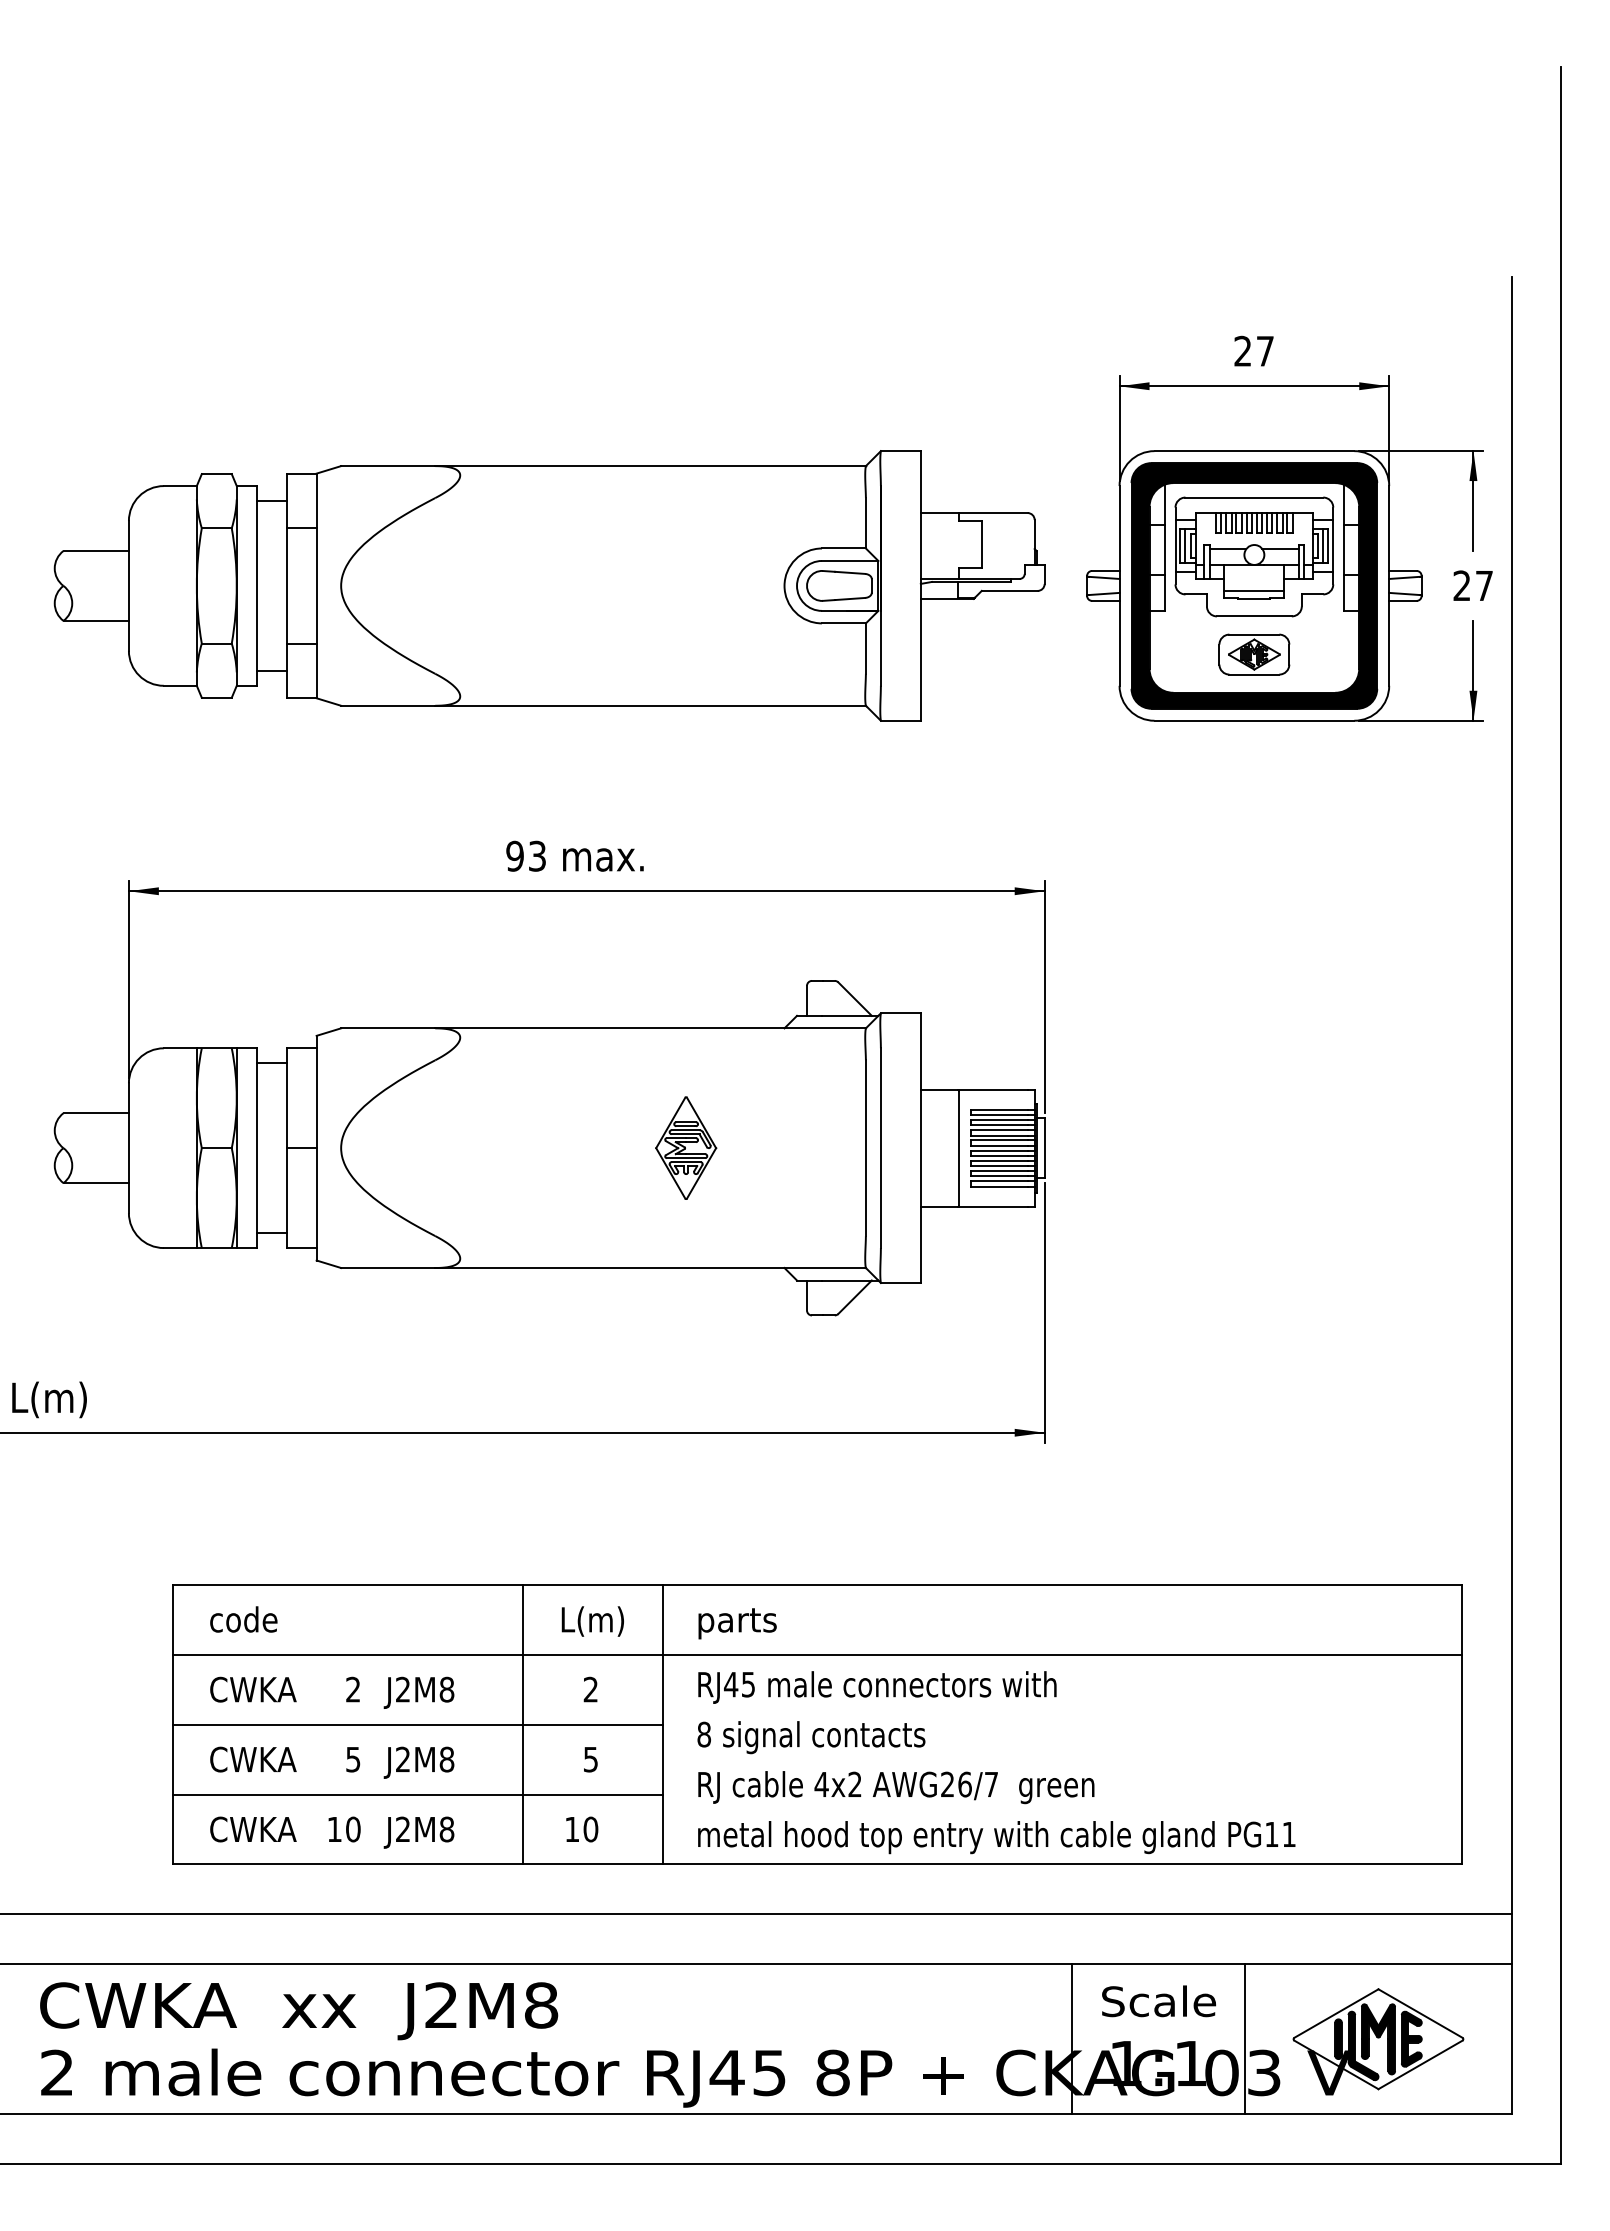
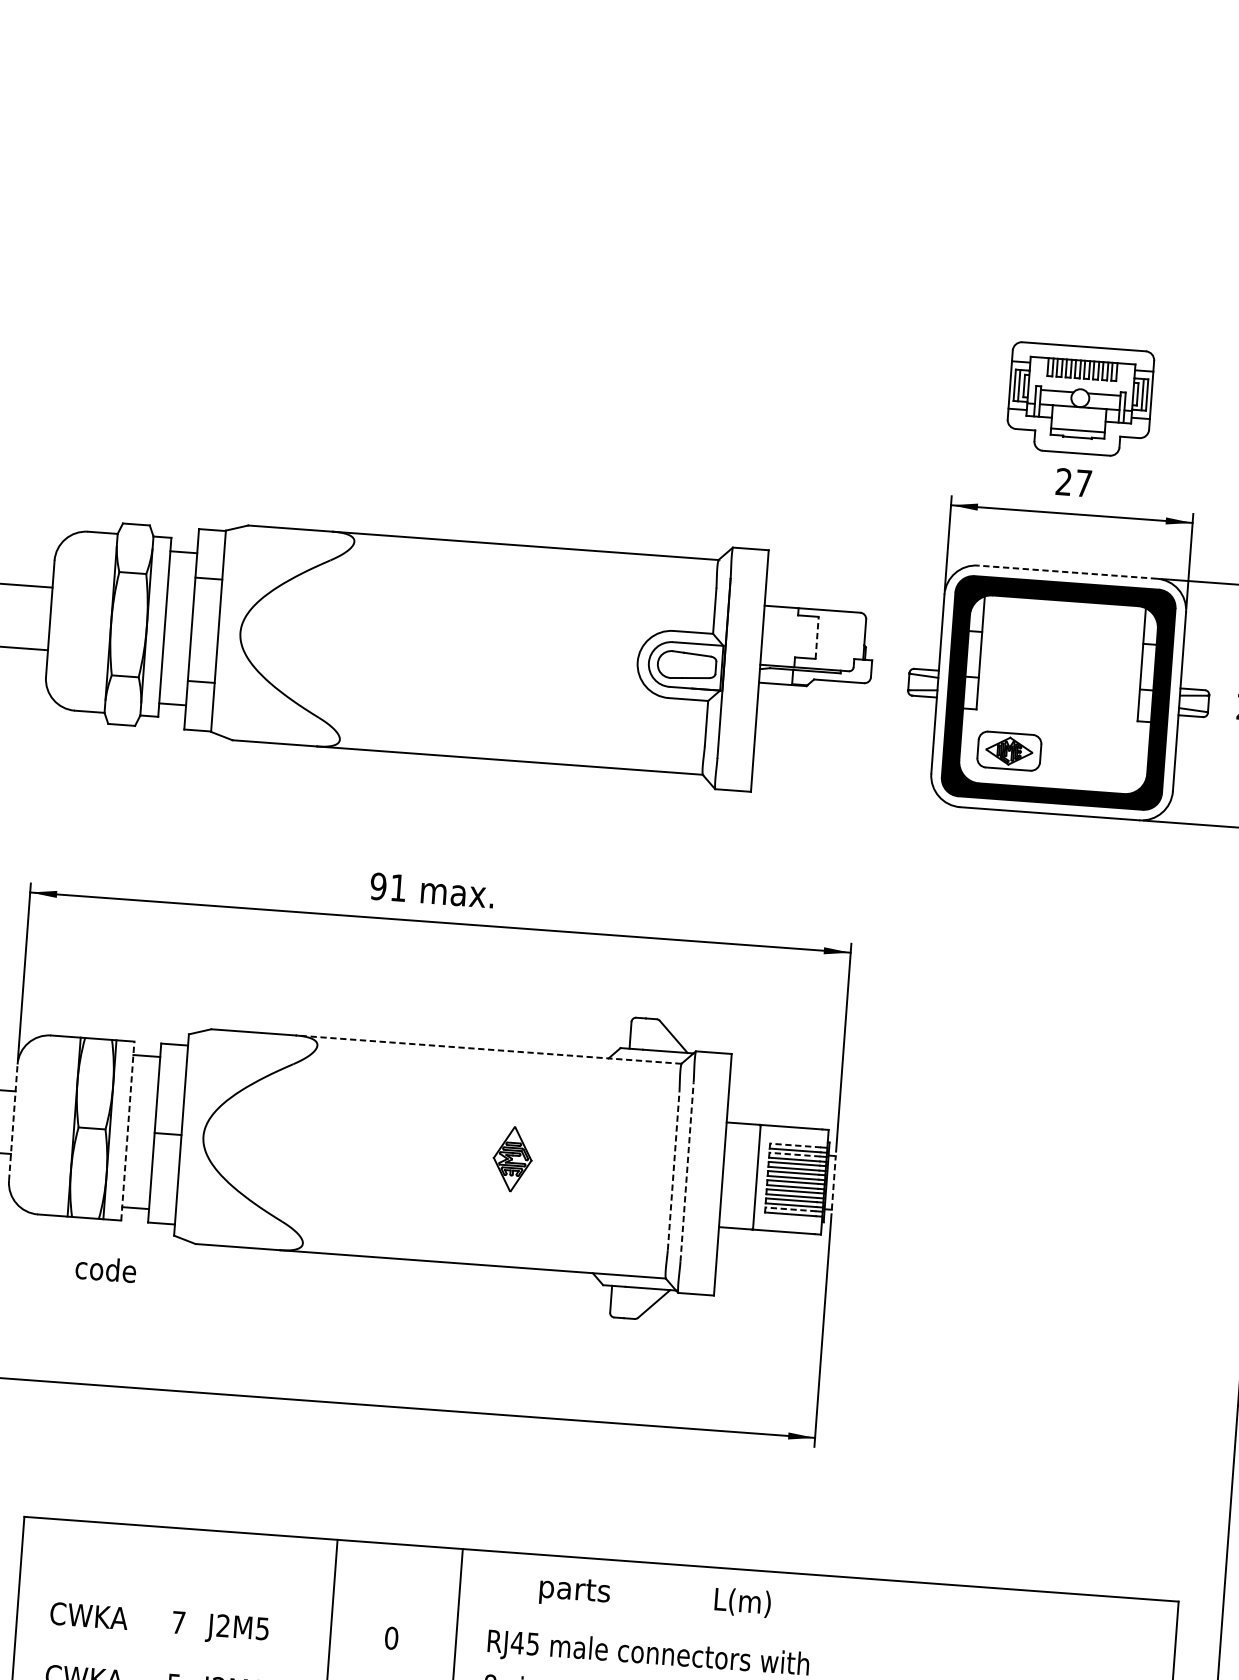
line: (1254, 451) -> (1067, 572), solid -> dashed
line: (981, 544) -> (816, 637), solid -> dashed
part: (1254, 556) -> (1080, 399), moved
part: (1254, 654) -> (1009, 751), moved
text: (537, 855) -> (398, 887), 93 -> 91
line: (650, 1028) -> (488, 1049), solid -> dashed
line: (998, 1109) -> (794, 1145), solid -> dashed
line: (998, 1119) -> (794, 1154), solid -> dashed
part: (686, 1147) -> (512, 1158), size x0.7
line: (128, 1148) -> (12, 1122), solid -> dashed
line: (256, 1148) -> (127, 1131), solid -> dashed
line: (865, 1148) -> (673, 1171), solid -> dashed
line: (880, 1148) -> (686, 1172), solid -> dashed
line: (1044, 1148) -> (833, 1183), solid -> dashed
line: (998, 1181) -> (790, 1209), solid -> dashed
text: (243, 1619) -> (105, 1269), moved
text: (592, 1621) -> (742, 1602), moved
text: (737, 1623) -> (574, 1592), moved
line: (817, 1654) -> (596, 1621), removed
text: (353, 1689) -> (178, 1622), 2 -> 7
text: (446, 1689) -> (262, 1628), J2M8 -> J2M5
text: (590, 1689) -> (391, 1638), 2 -> 0
line: (417, 1724) -> (233, 1658), removed

